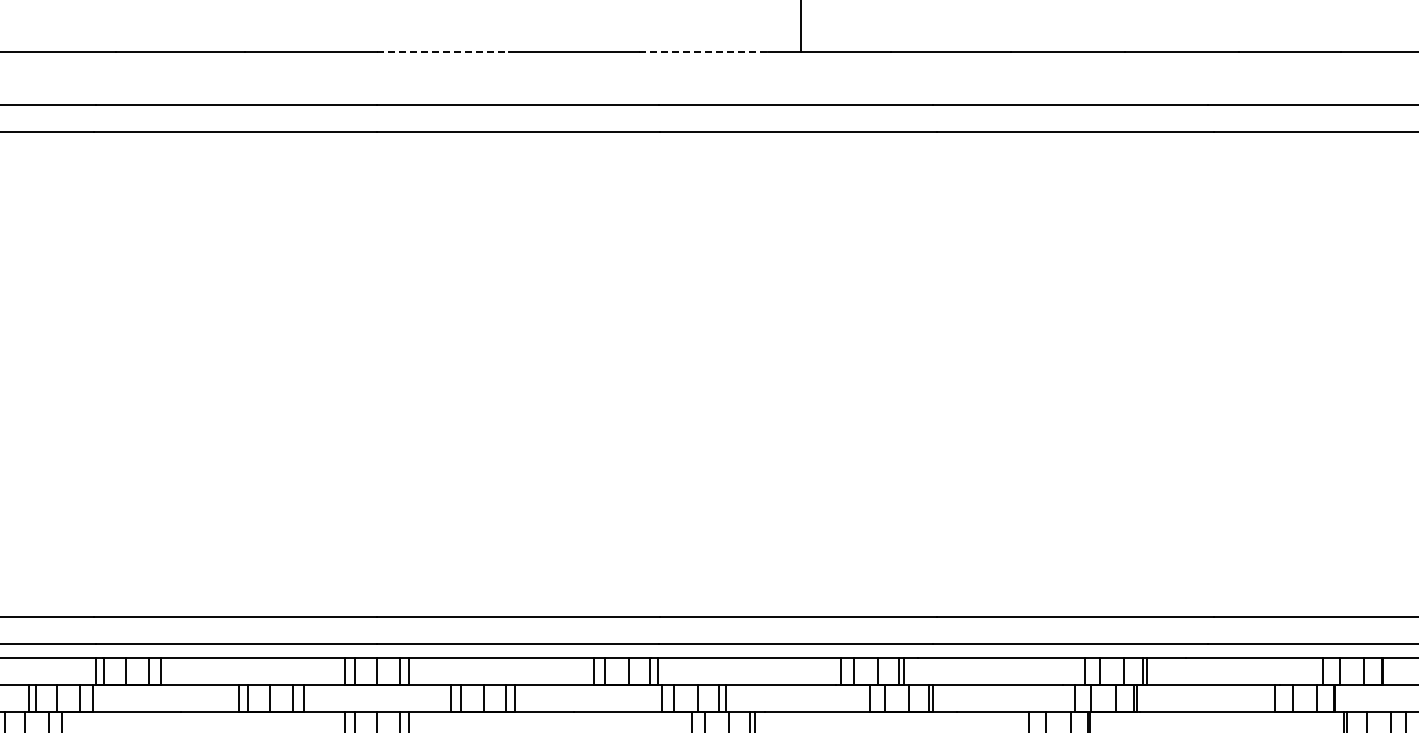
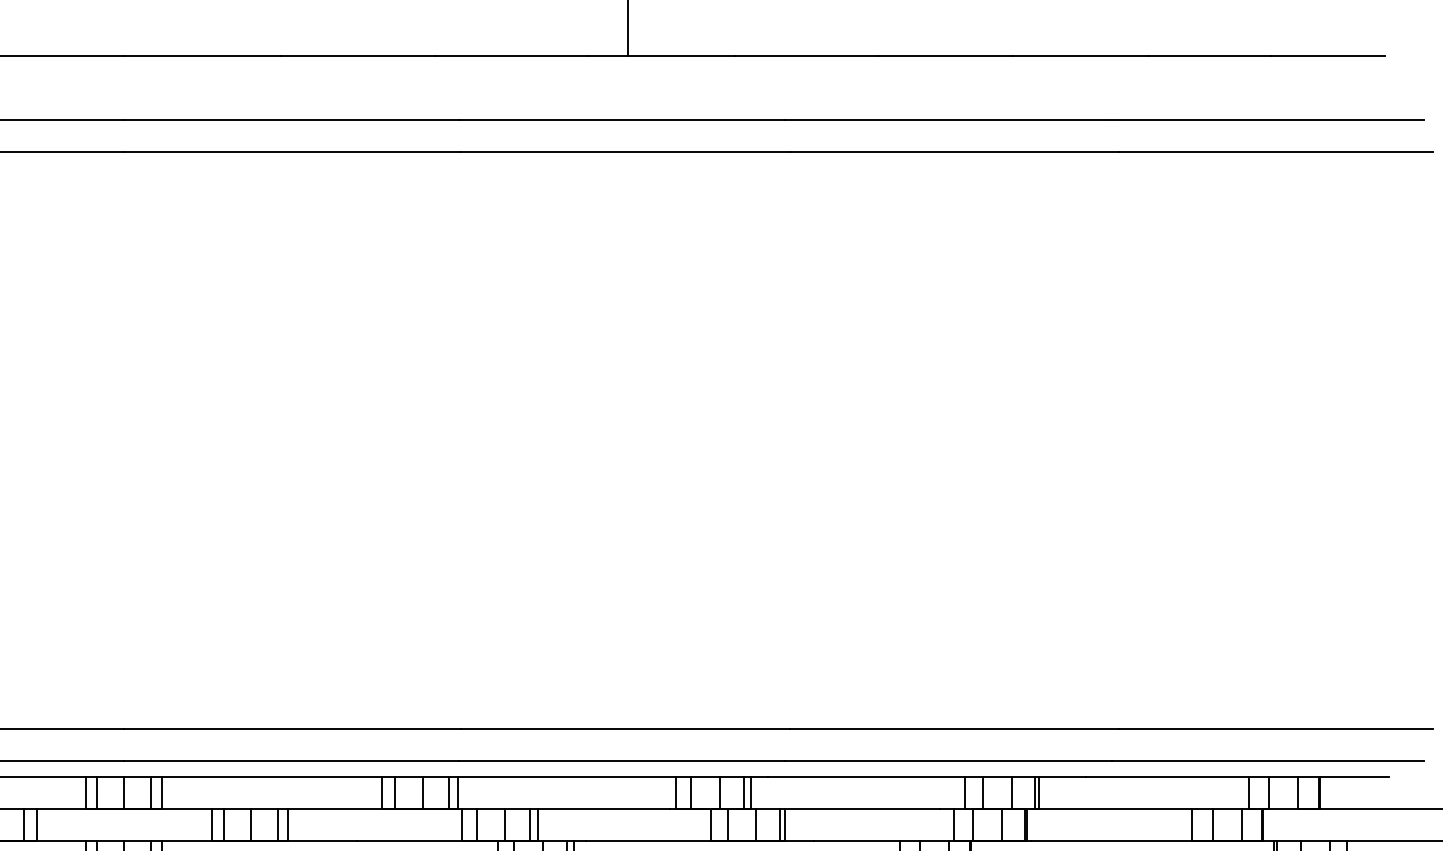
line: (443, 51) -> (202, 55), dashed -> solid
line: (703, 51) -> (512, 55), dashed -> solid

